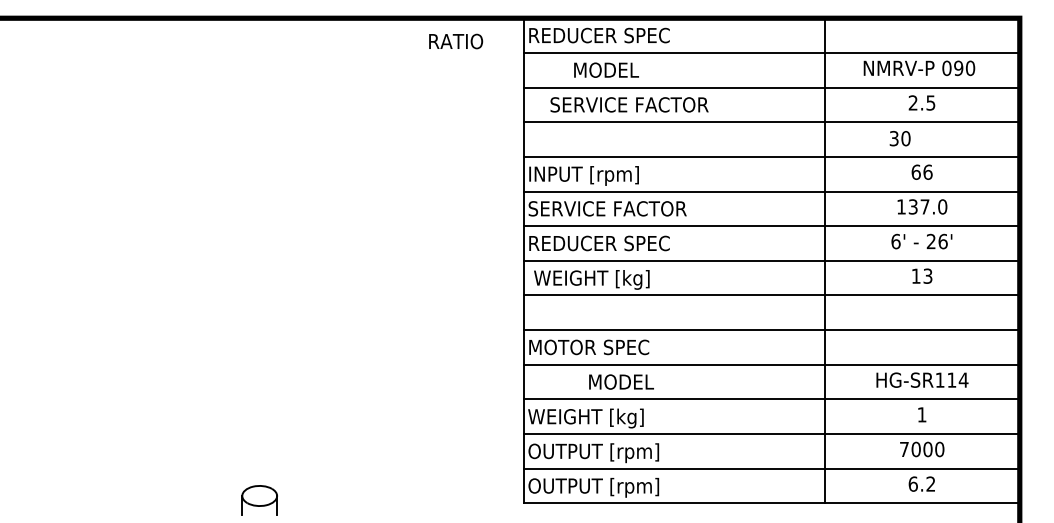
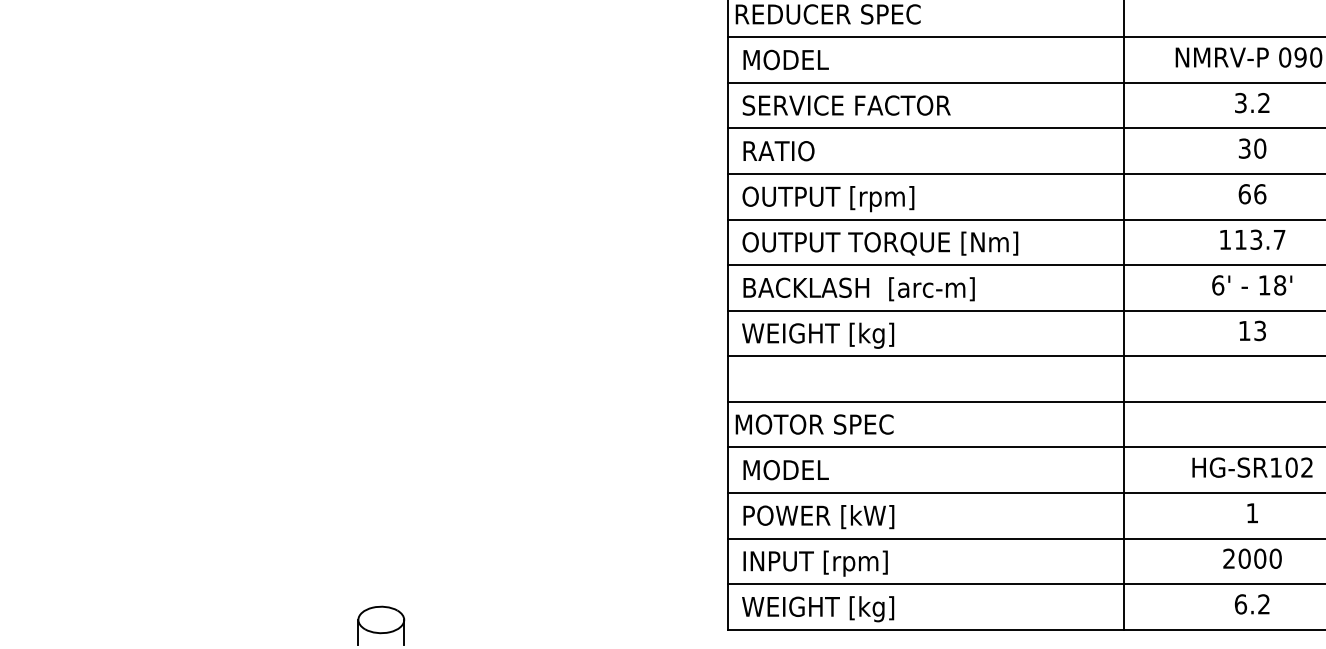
text: (456, 41) -> (779, 151), moved
text: (606, 69) -> (786, 59), moved
text: (921, 102) -> (1251, 102), 2.5 -> 3.2
text: (629, 104) -> (846, 105), moved
text: (899, 138) -> (1251, 148), moved
text: (596, 175) -> (824, 198), INPUT [rpm] -> OUTPUT [rpm]
text: (927, 206) -> (1259, 239), 137.0 -> 113.7
text: (635, 209) -> (875, 243), SERVICE FACTOR -> OUTPUT TORQUE [Nm]
text: (936, 241) -> (1271, 285), 26' -> 18'
text: (619, 244) -> (854, 289), REDUCER SPEC -> BACKLASH  [arc-m]
text: (957, 379) -> (1299, 466), HG-SR114 -> HG-SR102
text: (621, 381) -> (786, 469), moved
text: (588, 418) -> (813, 518), WEIGHT [kg] -> POWER [kW]
text: (904, 448) -> (1229, 557), 7000 -> 2000
text: (593, 453) -> (820, 564), OUTPUT [rpm] -> INPUT [rpm]
text: (593, 487) -> (820, 608), OUTPUT [rpm] -> WEIGHT [kg]

